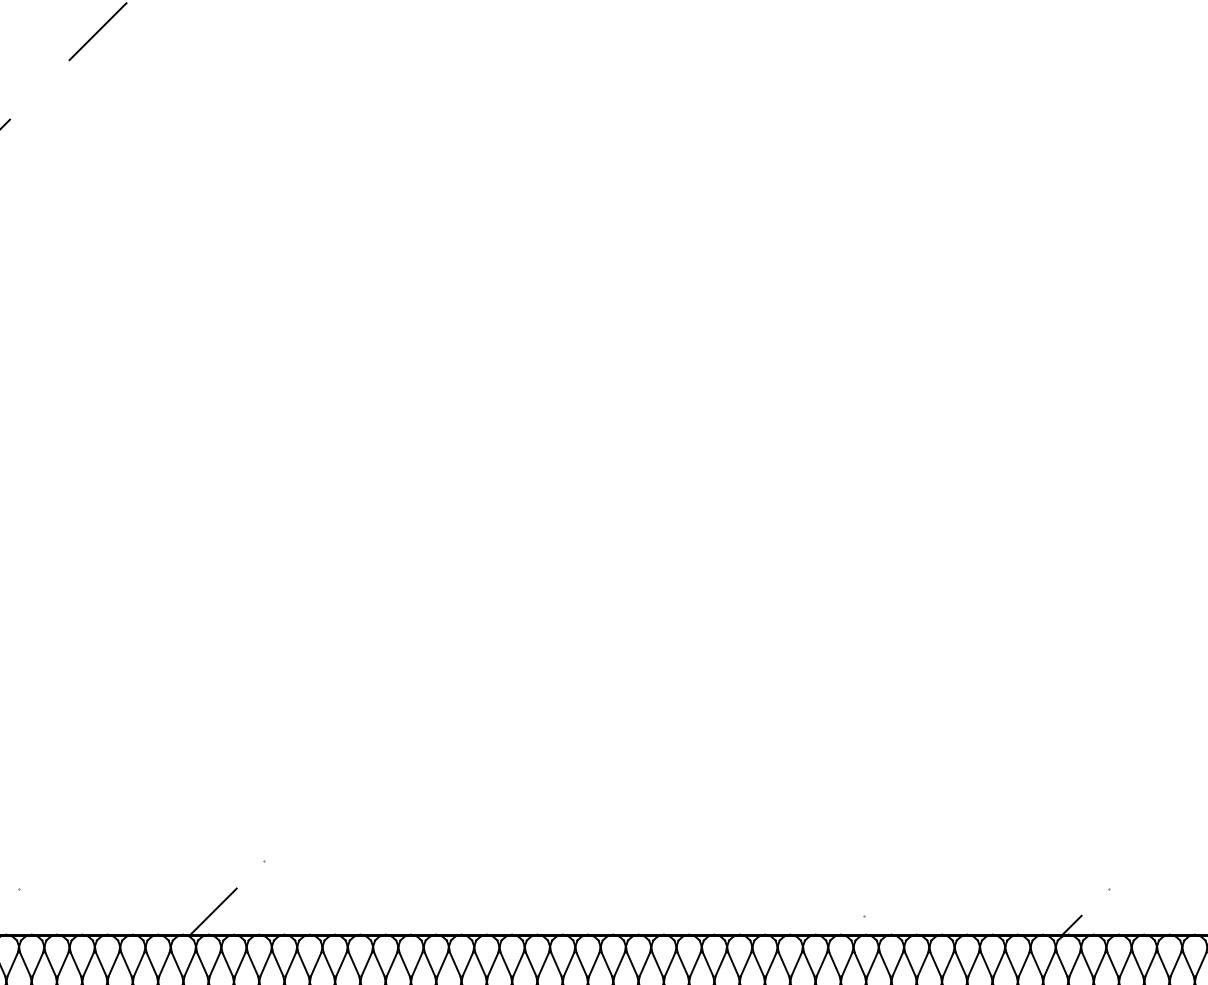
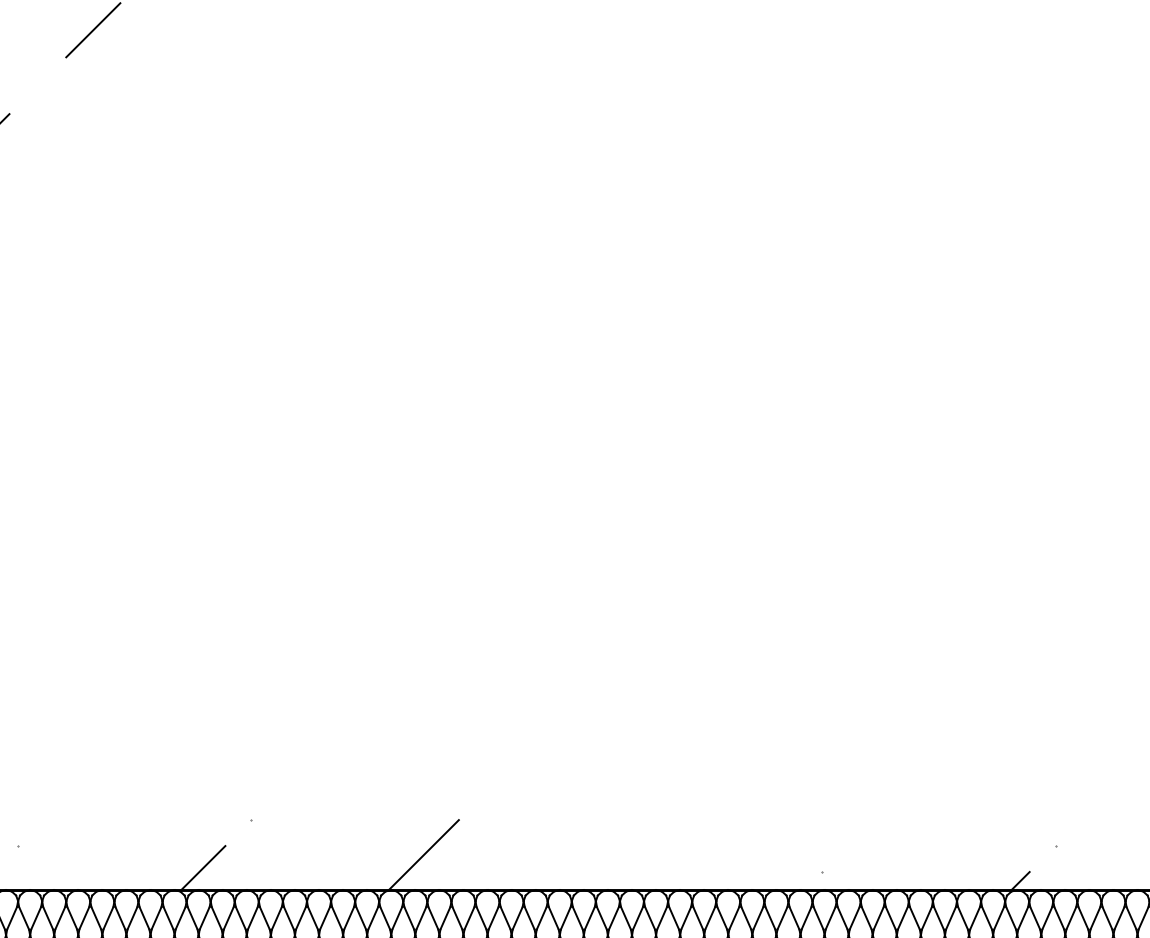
line: (444, 898) -> (423, 855), added

